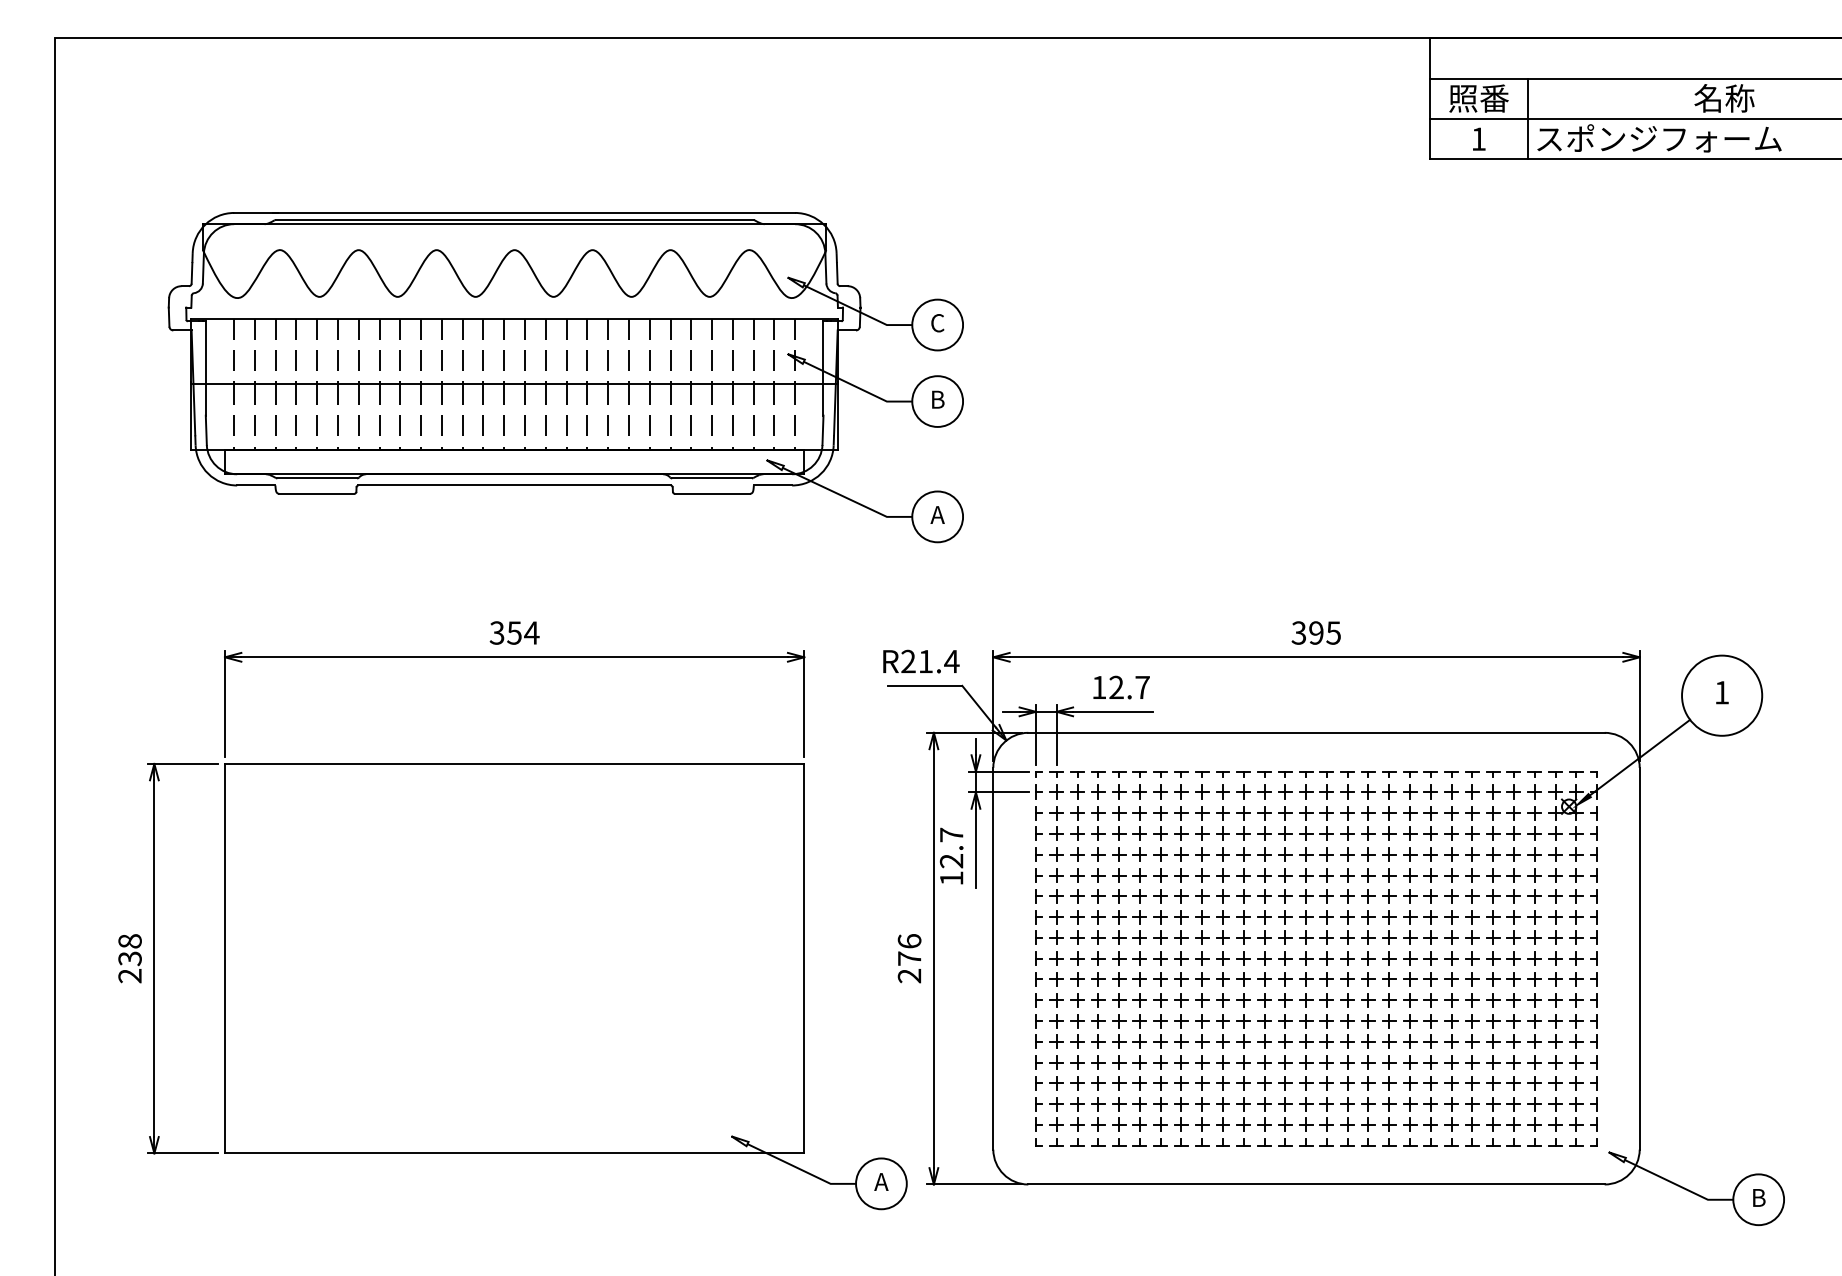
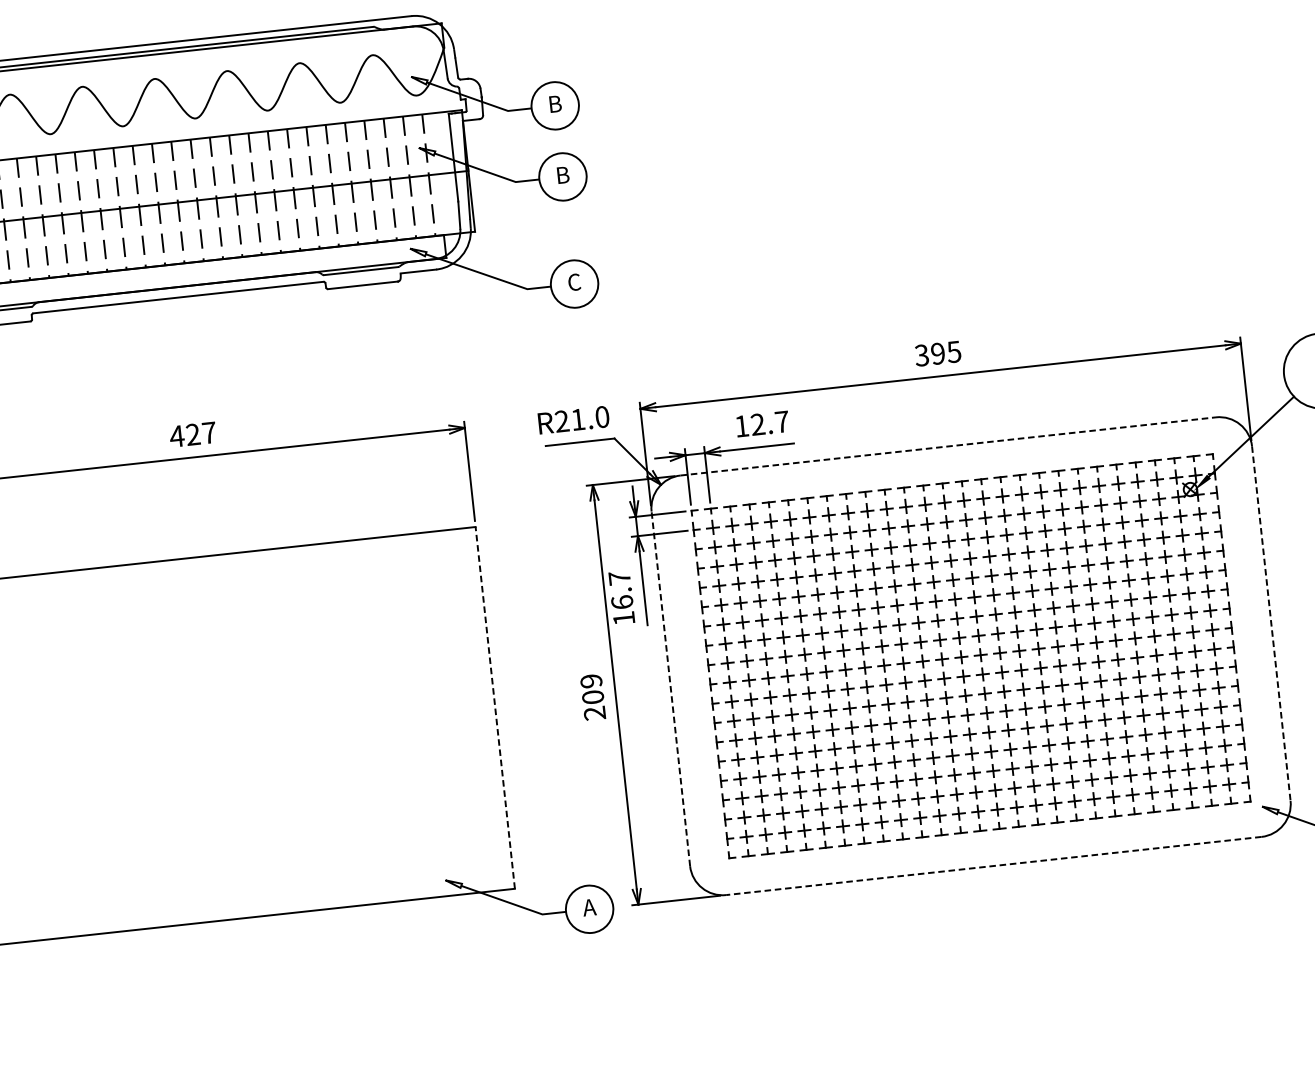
text: (937, 323) -> (554, 104), C -> B
text: (937, 514) -> (574, 281), A -> C
text: (514, 632) -> (193, 434), 354 -> 427
text: (951, 661) -> (602, 417), R21.4 -> R21.0
line: (1317, 732) -> (949, 446), solid -> dashed
text: (951, 860) -> (622, 601), 12.7 -> 16.7
text: (909, 949) -> (592, 688), 276 -> 209
line: (804, 958) -> (495, 707), solid -> dashed
line: (993, 958) -> (671, 688), solid -> dashed
line: (1639, 958) -> (1271, 623), solid -> dashed
line: (1316, 1184) -> (993, 866), solid -> dashed

